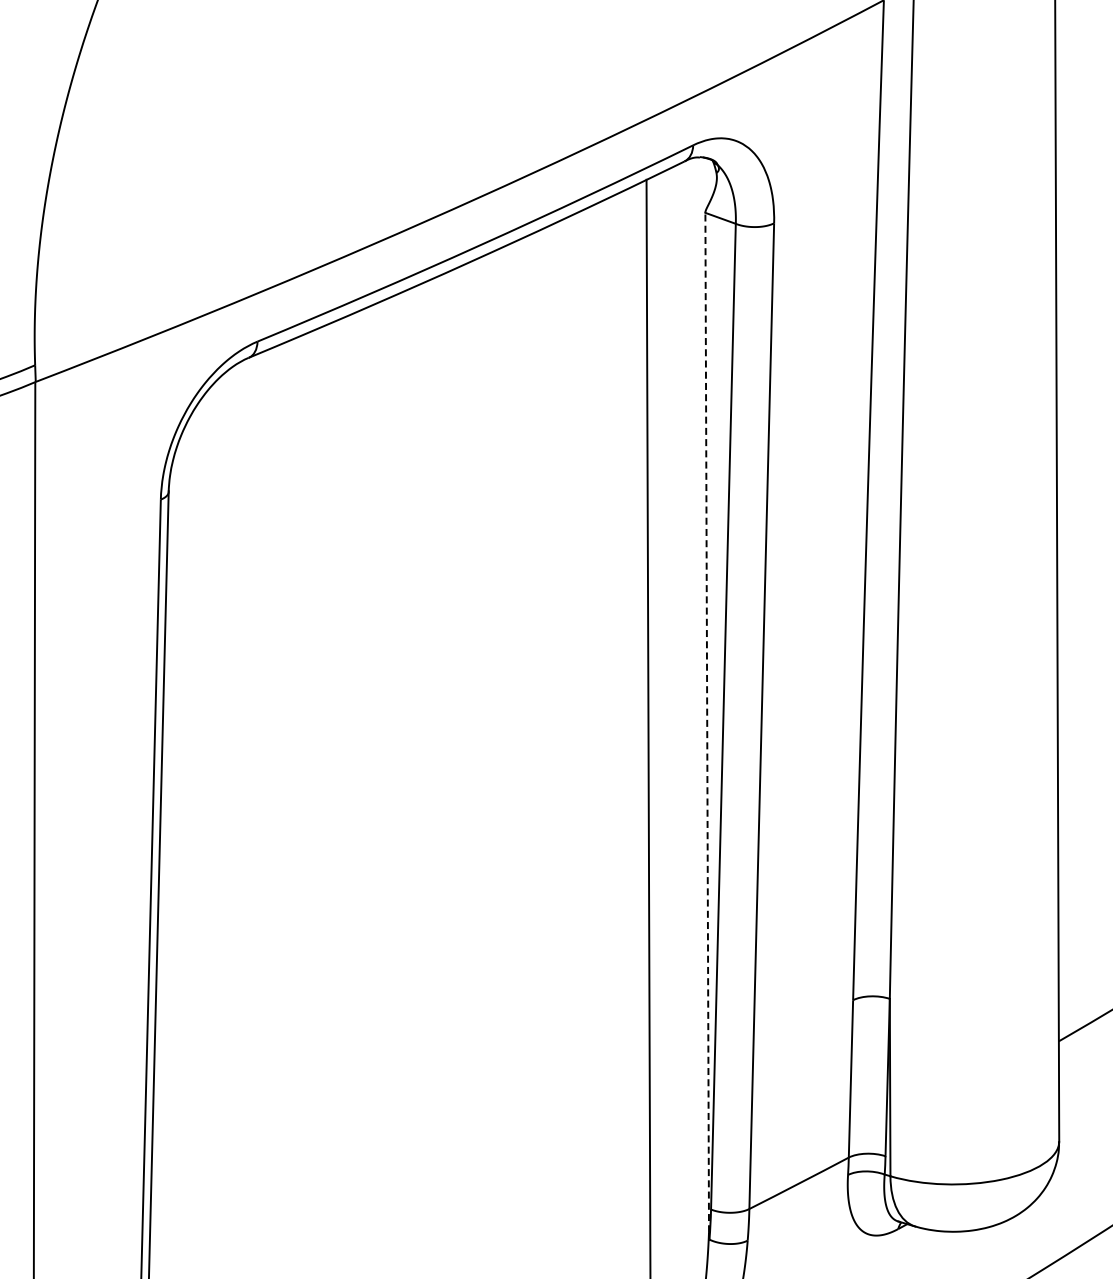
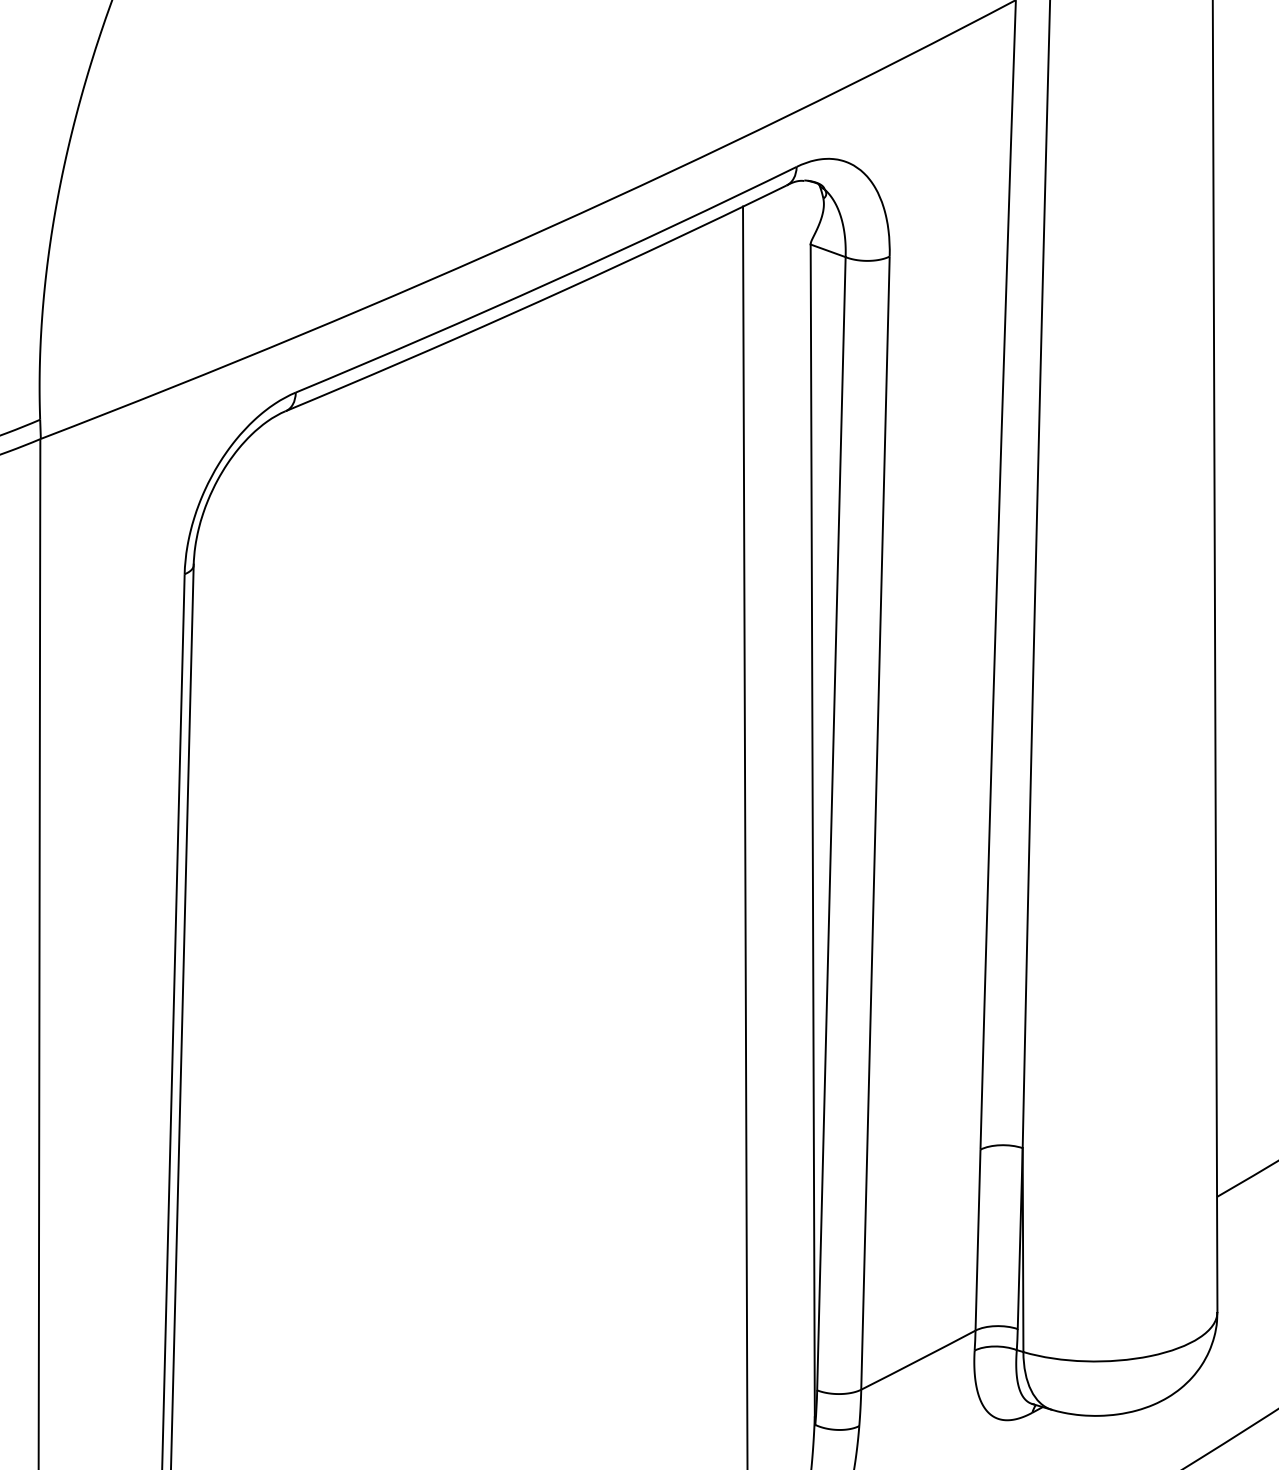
line: (707, 722) -> (813, 830), dashed -> solid

